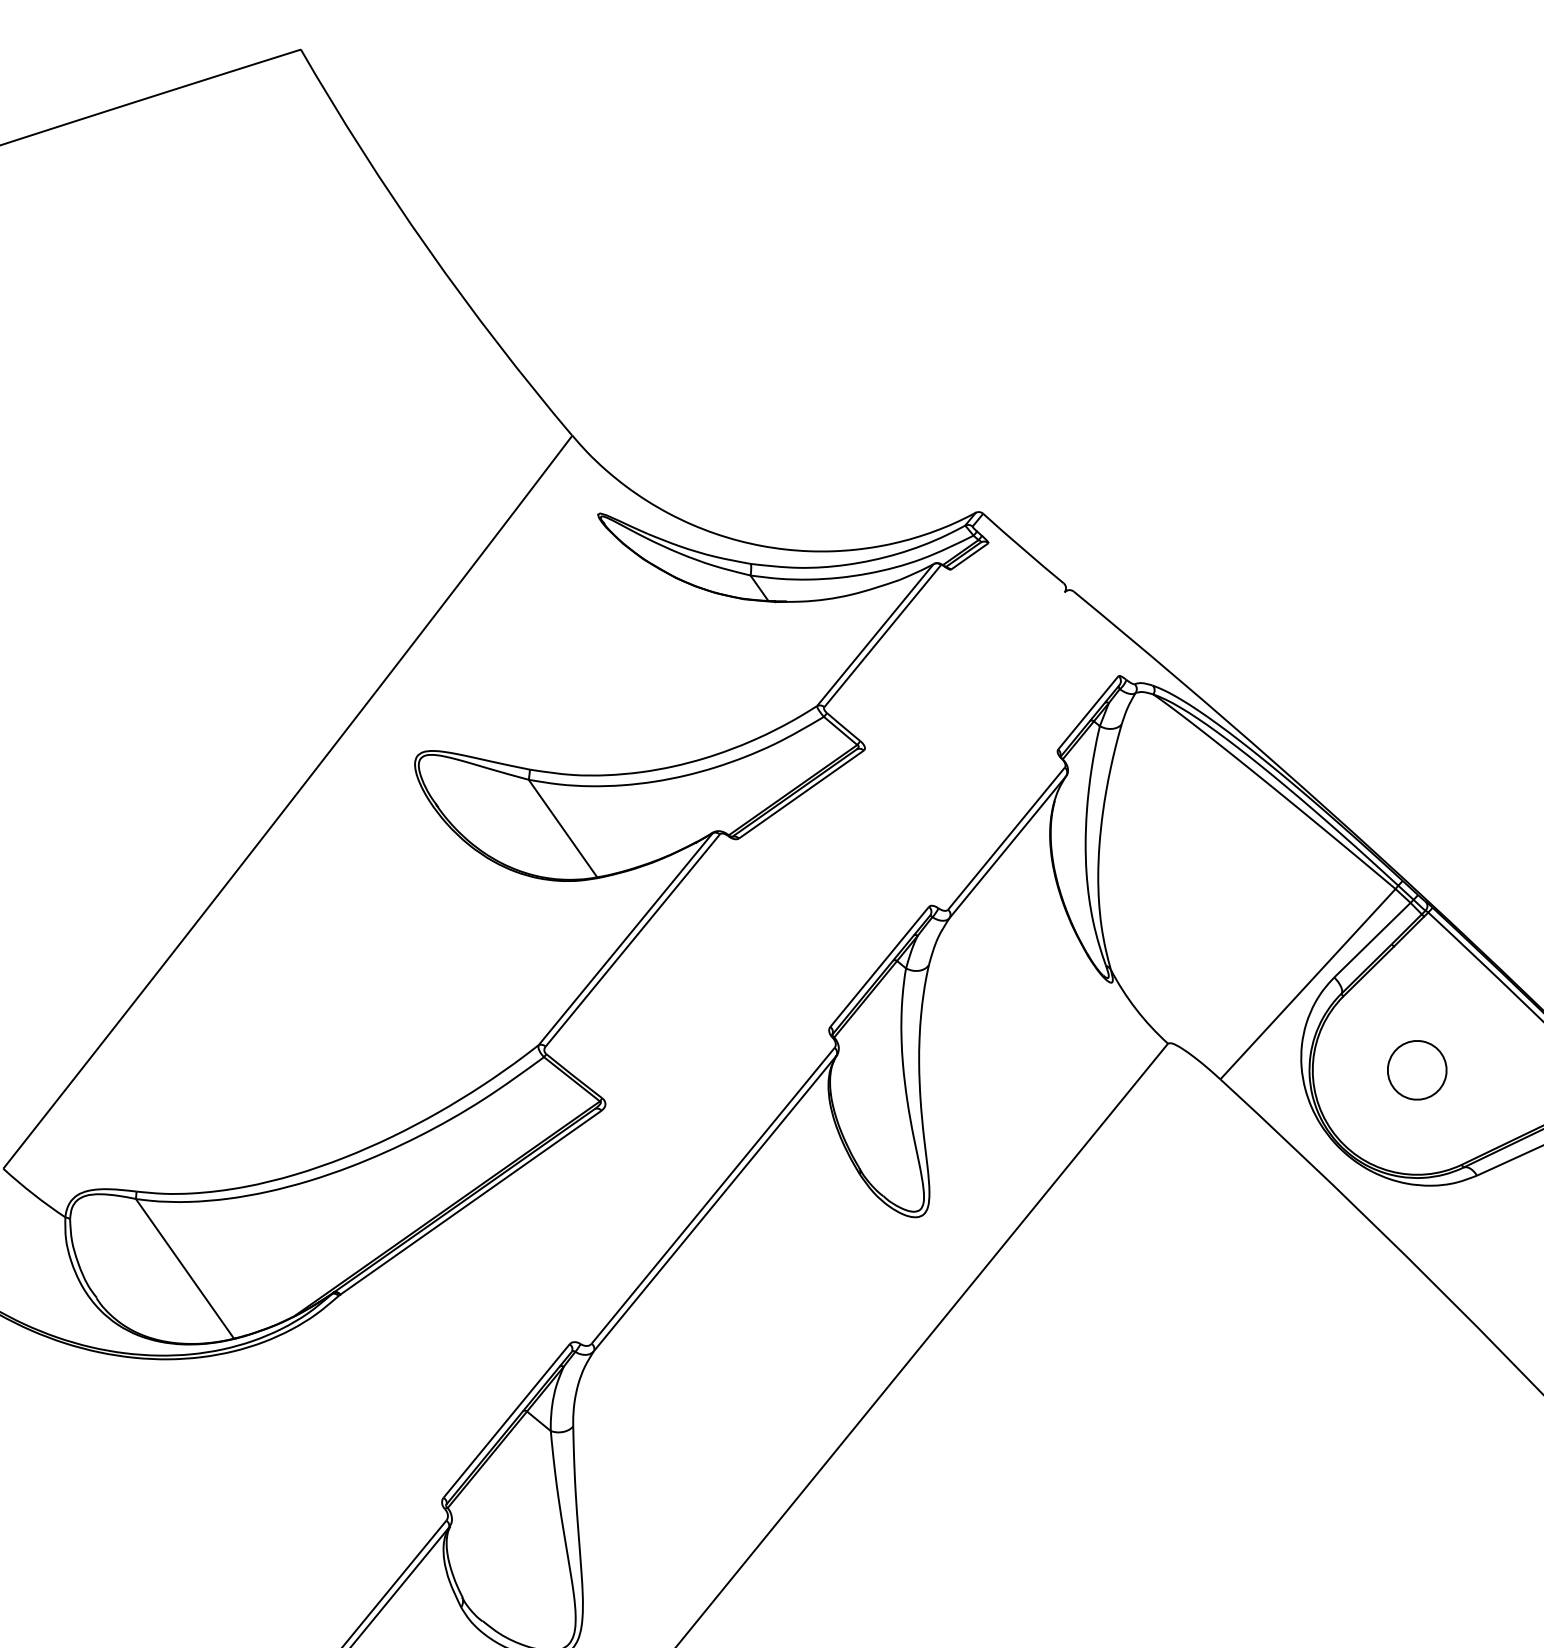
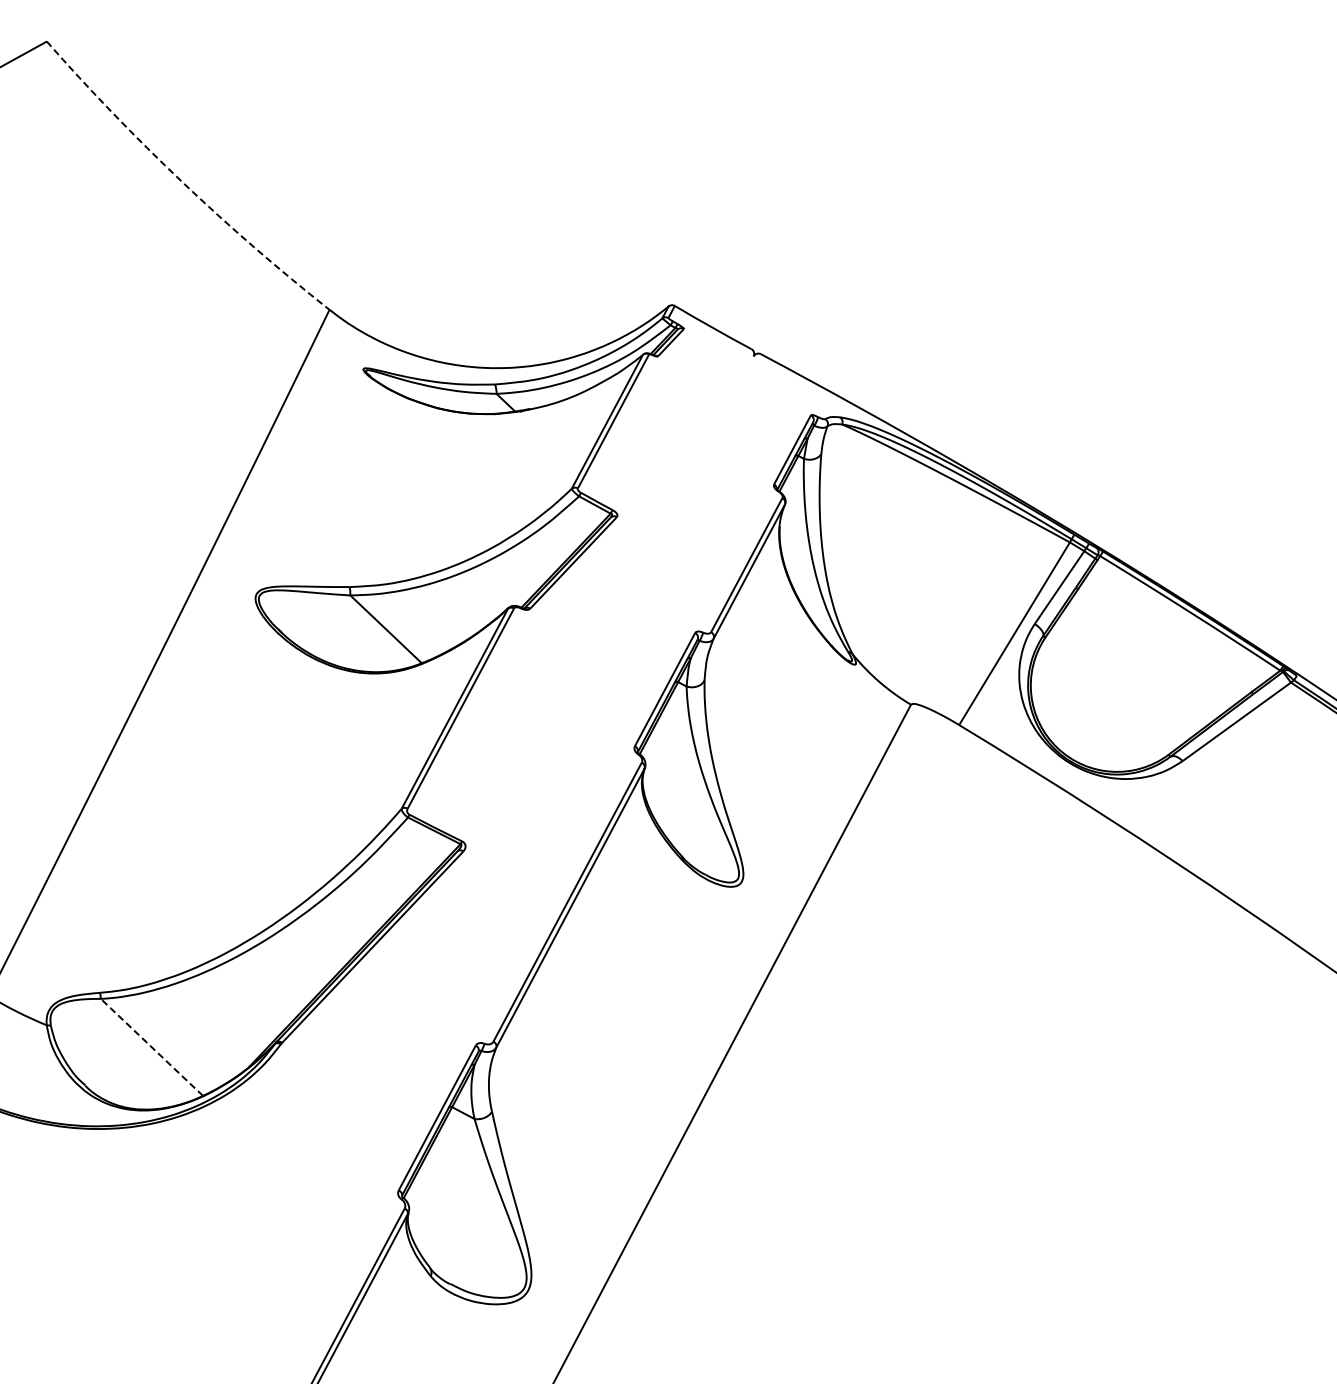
arc: (428, 249) -> (182, 182), solid -> dashed
circle: (1416, 1070) -> (1116, 685), removed
line: (184, 1268) -> (151, 1047), solid -> dashed

